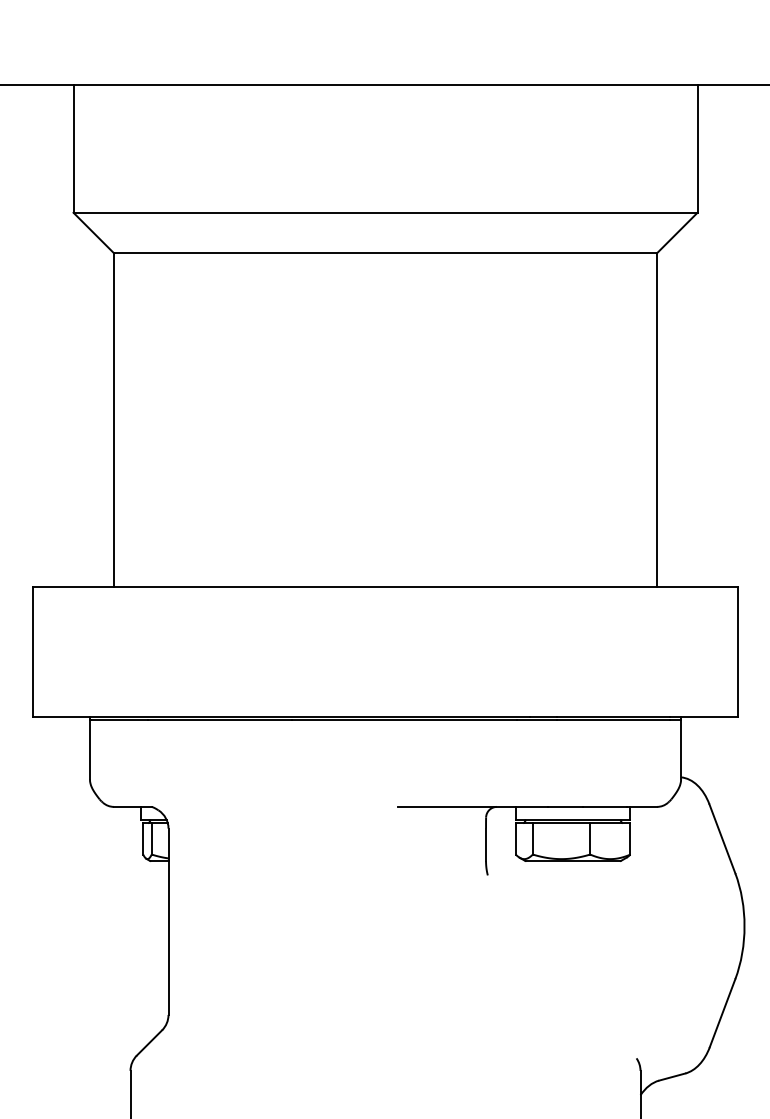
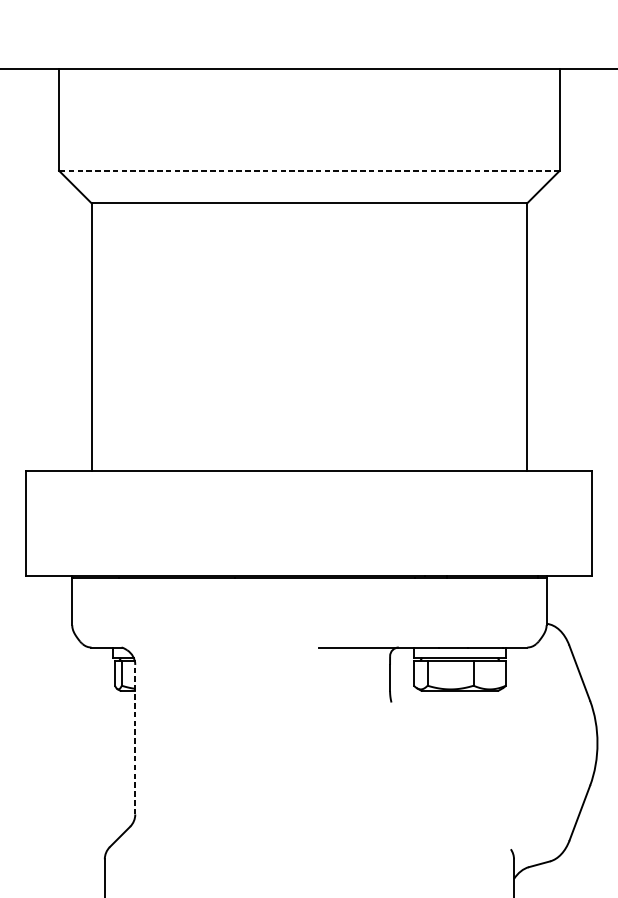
line: (385, 212) -> (309, 170), solid -> dashed
line: (168, 921) -> (135, 739), solid -> dashed

